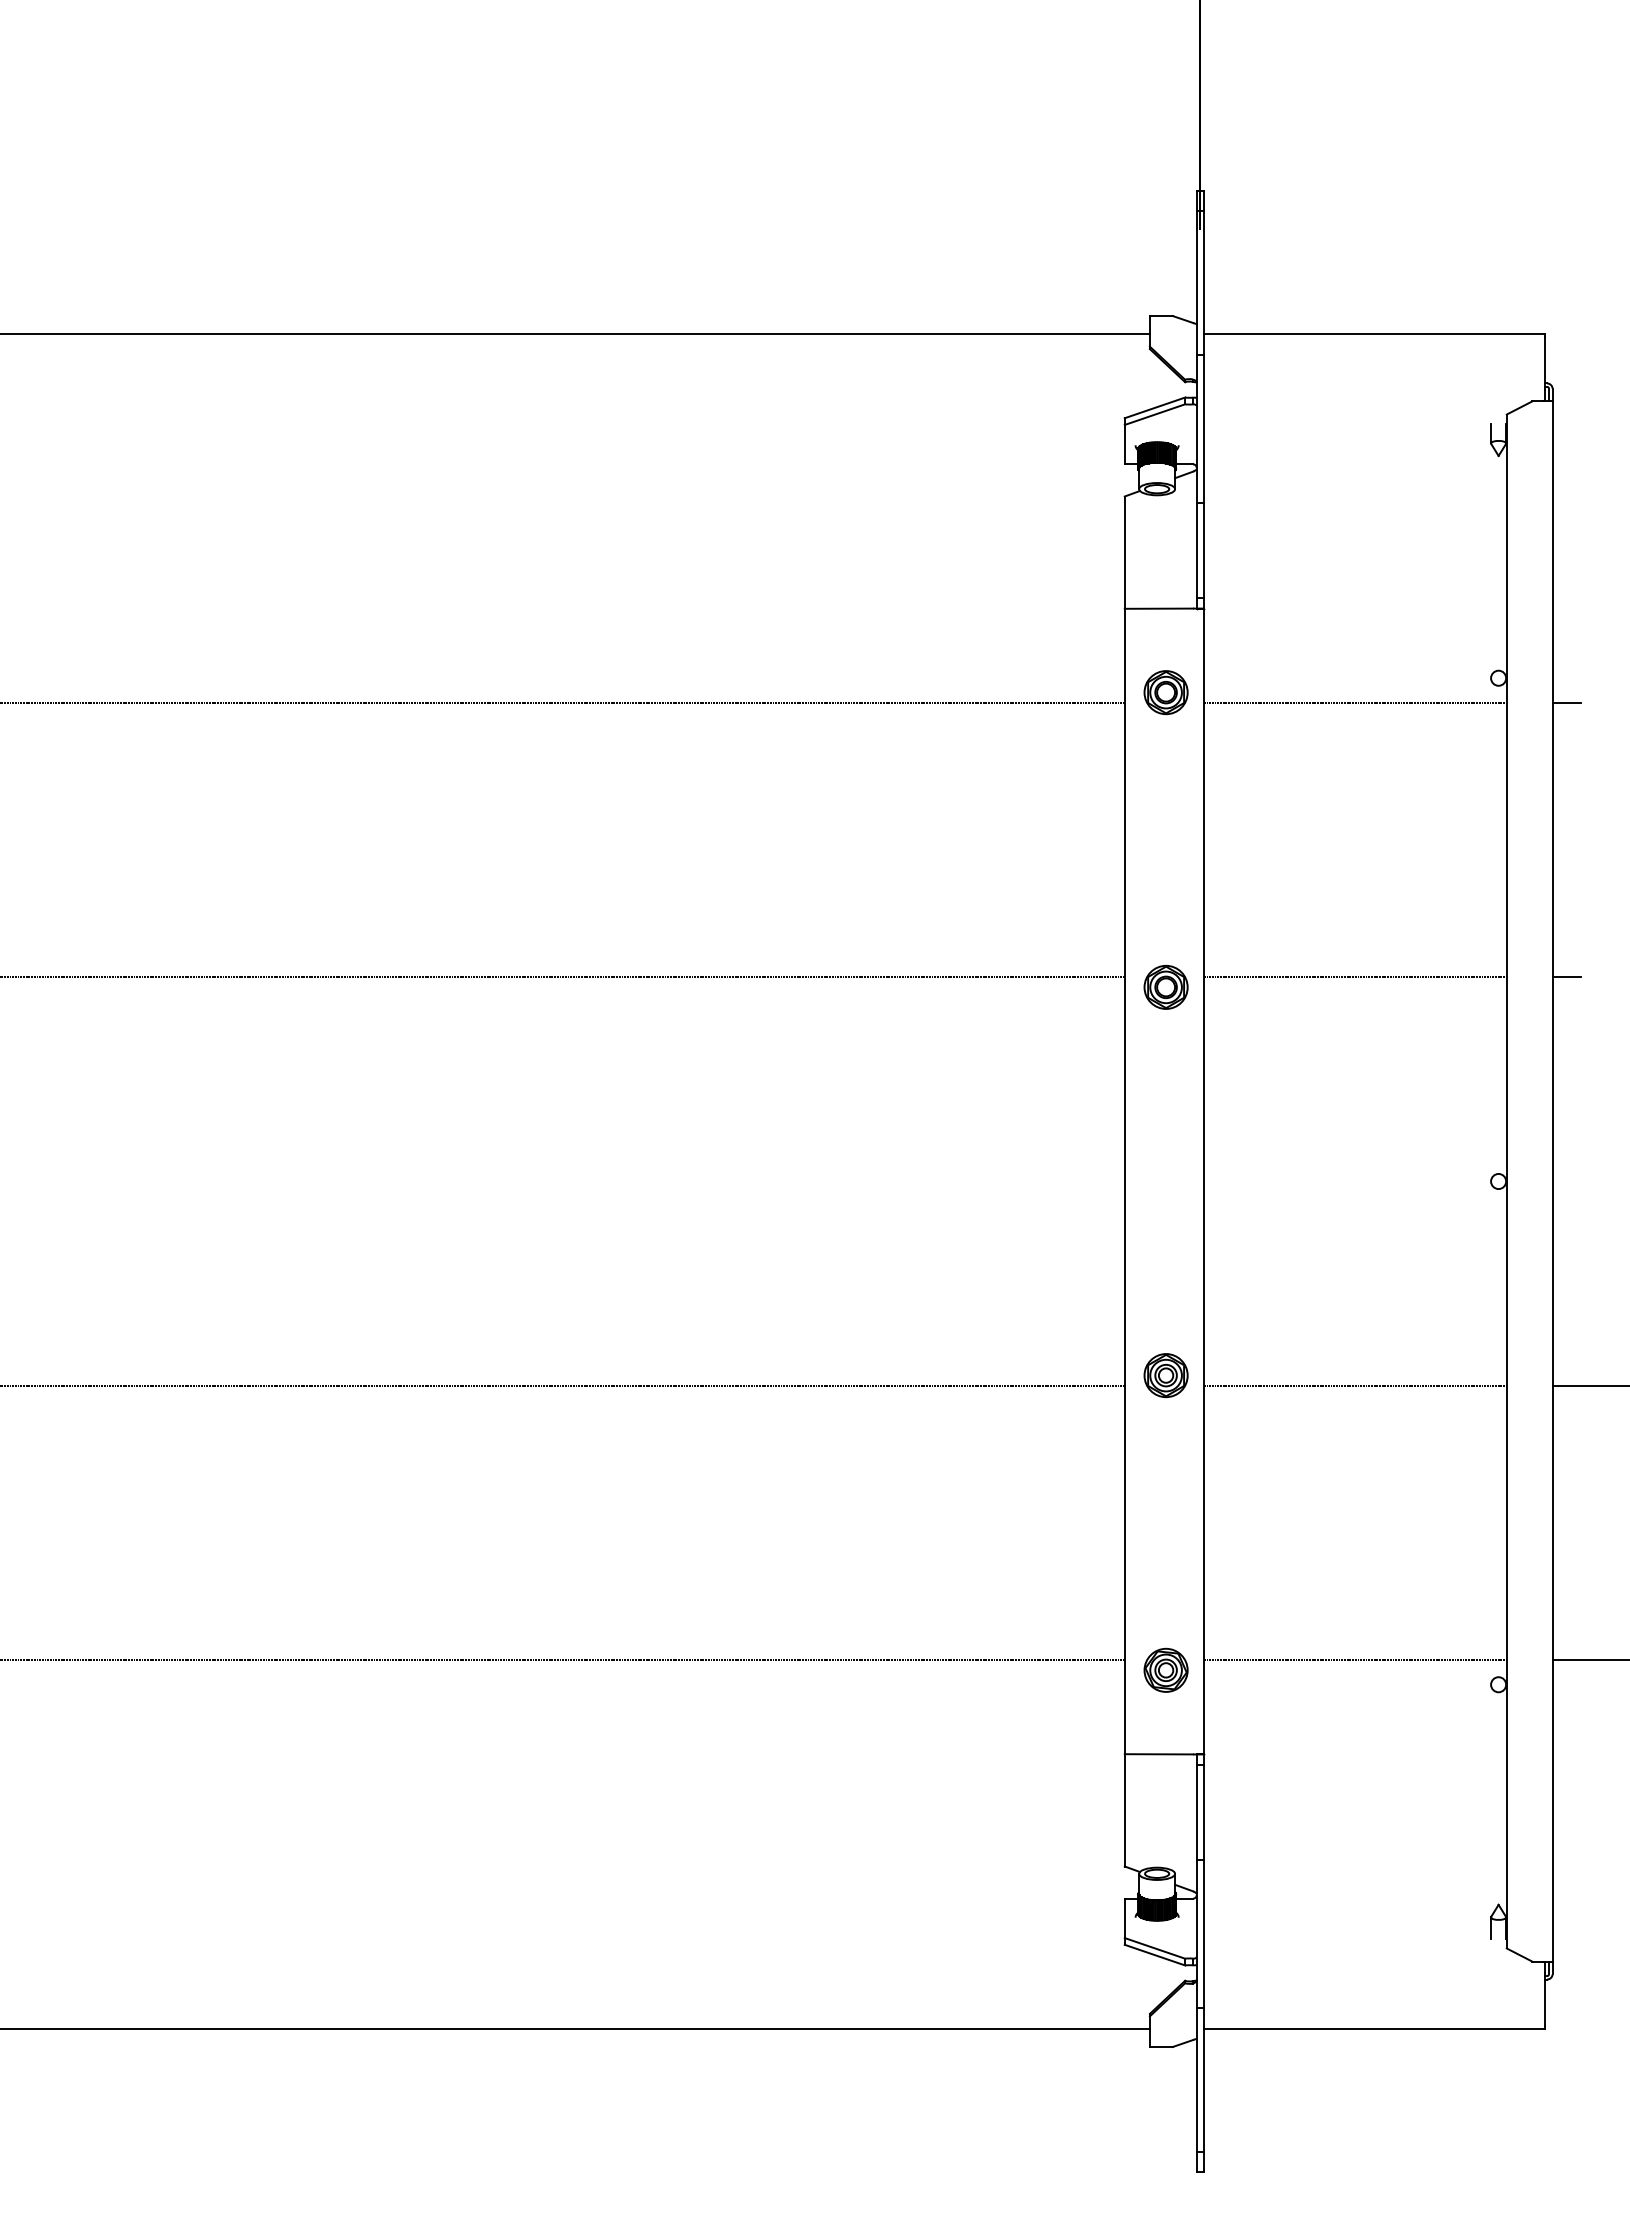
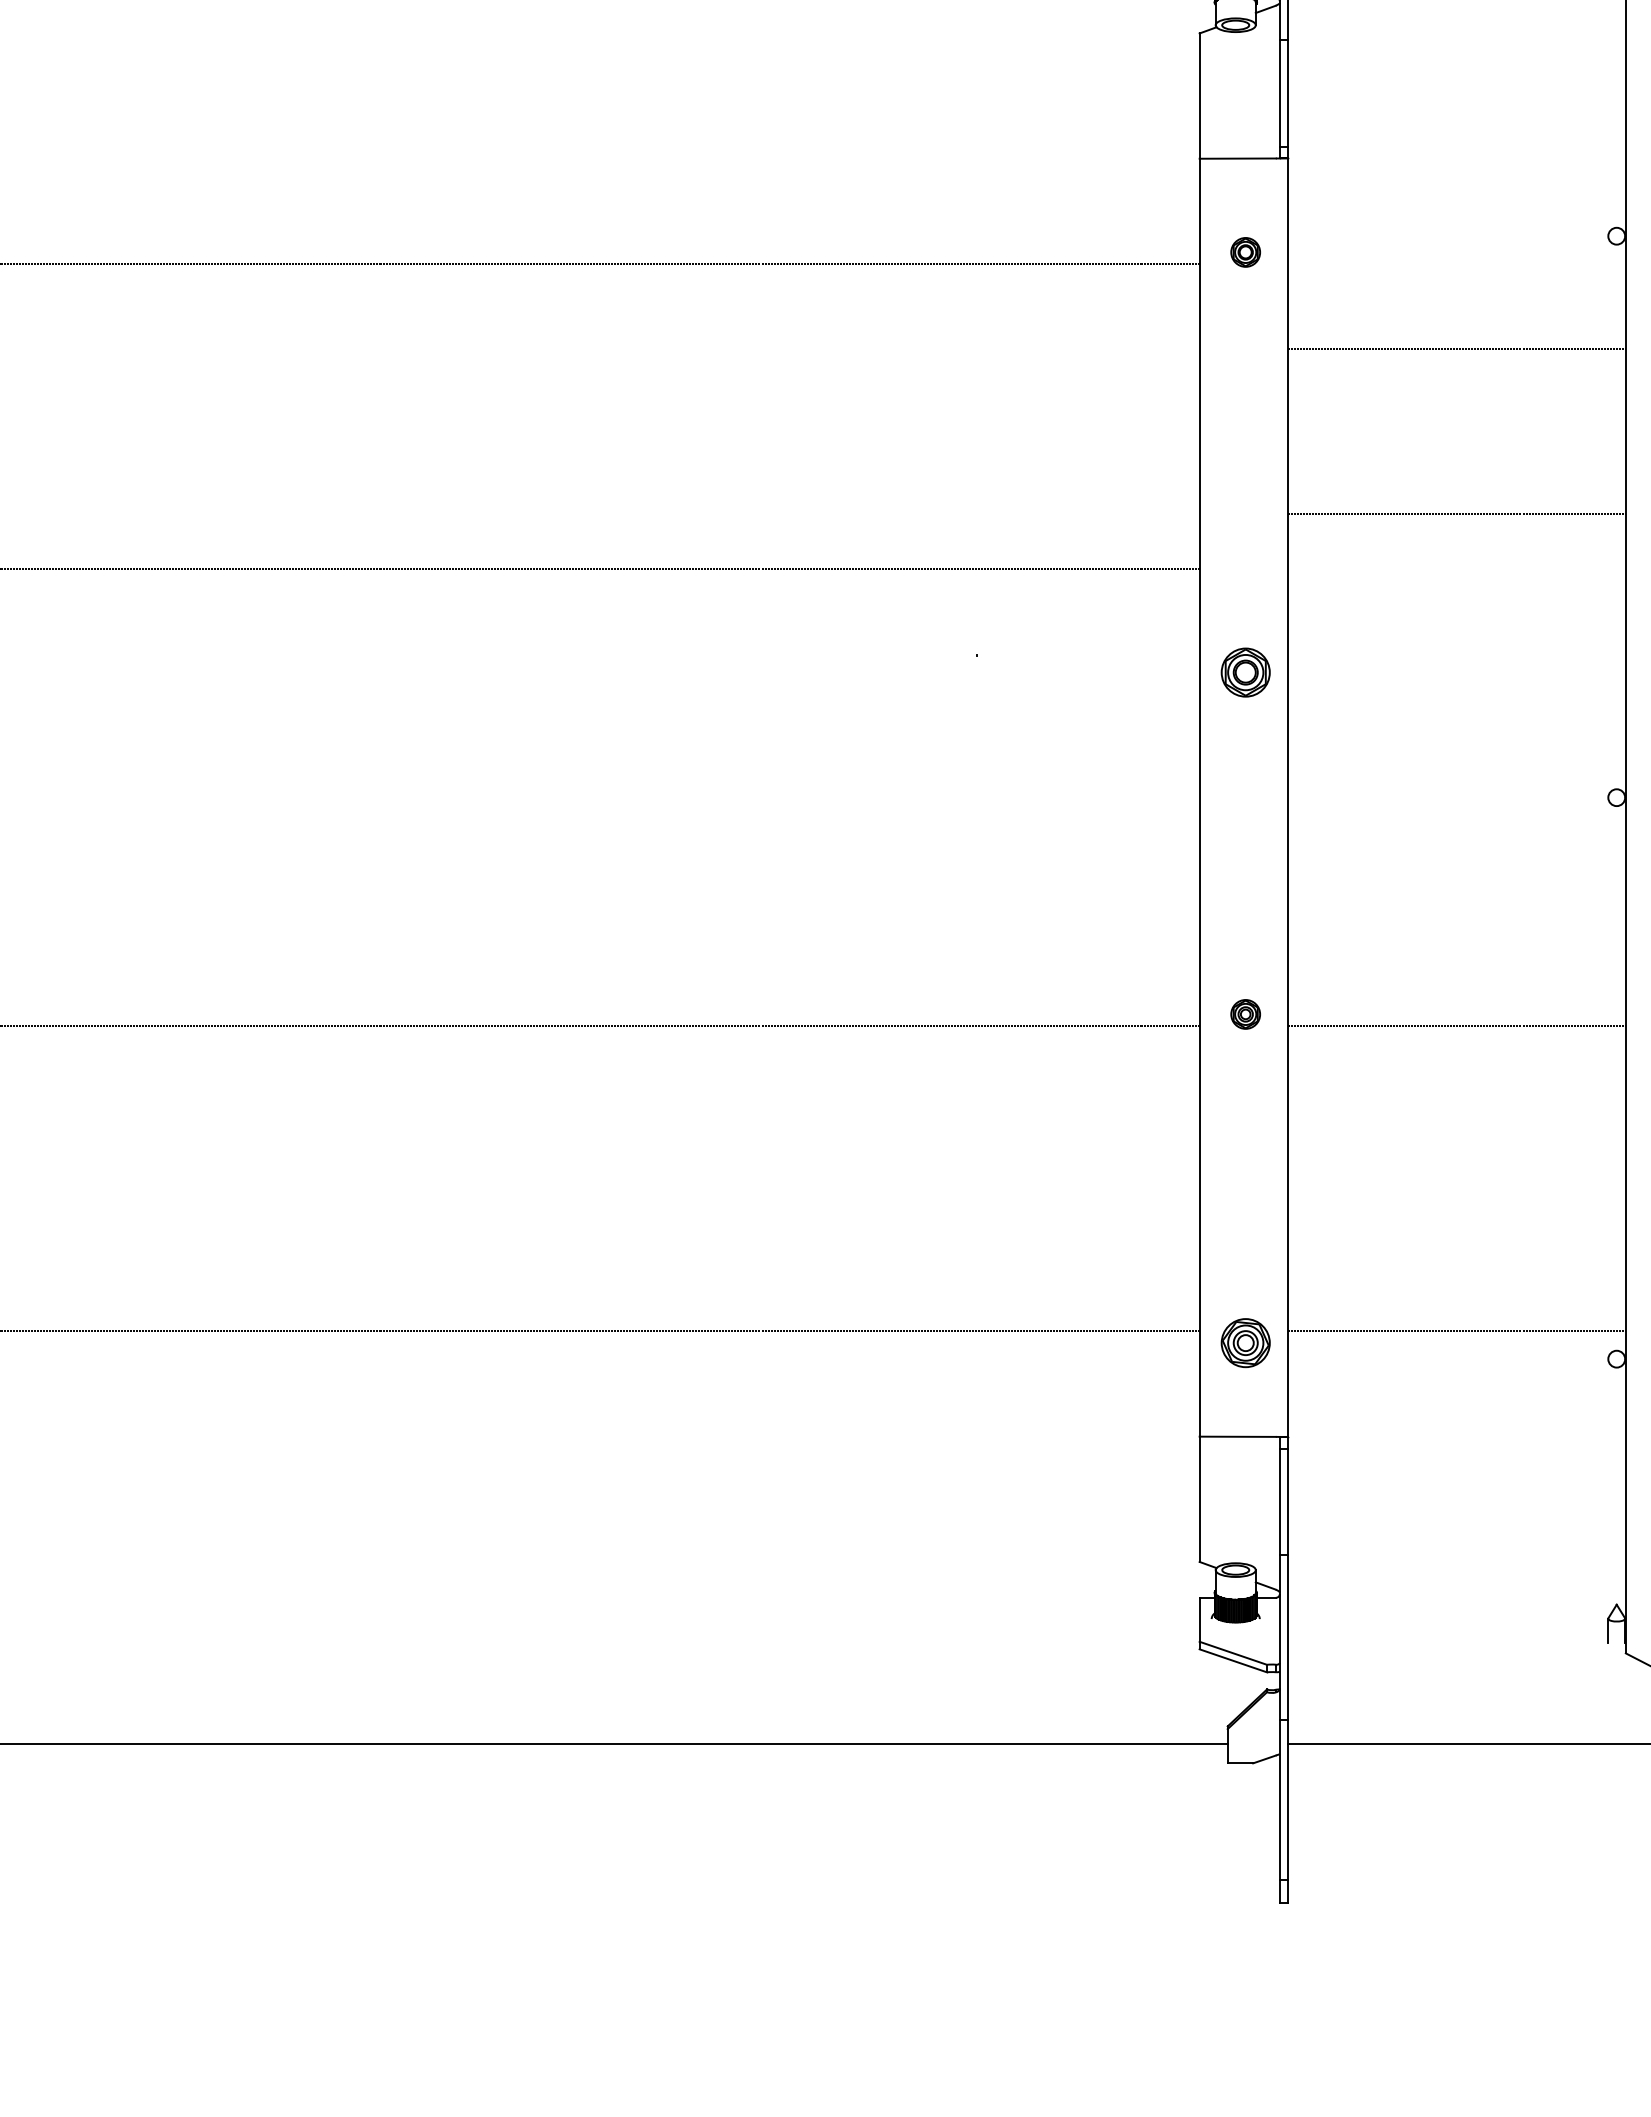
part: (1165, 692) -> (1245, 252), size x0.6
line: (1354, 703) -> (1455, 349), moved
line: (1354, 976) -> (1455, 513), moved
part: (1165, 986) -> (1245, 671), moved
part: (1165, 1375) -> (1245, 1014), size x0.6

